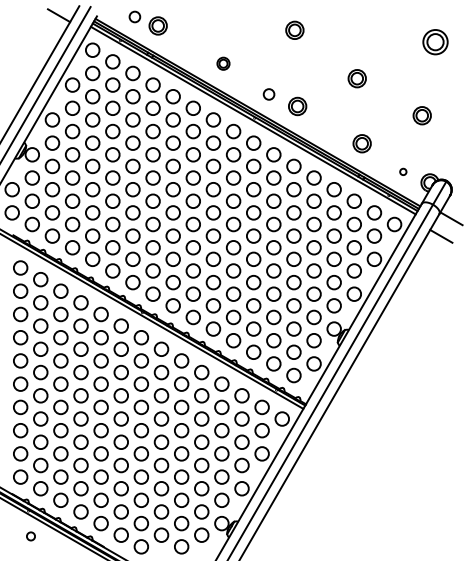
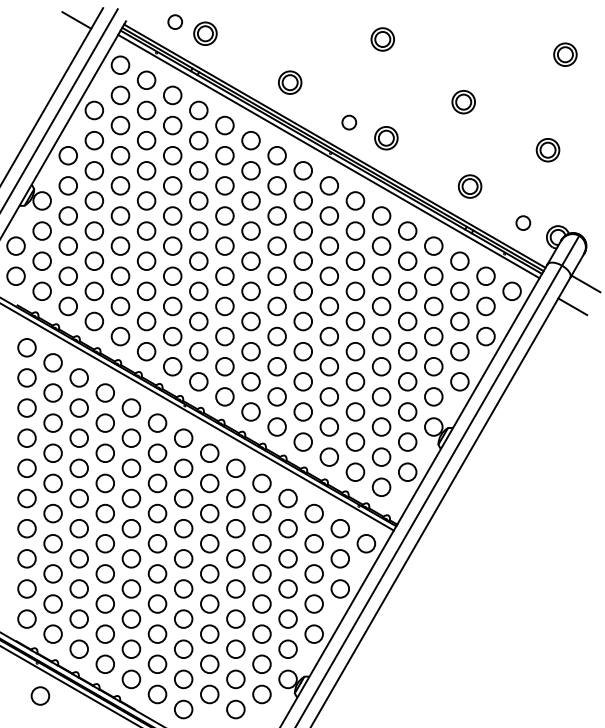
part: (435, 41) -> (565, 53), size x0.71
part: (223, 63) -> (290, 82), size x1.43
circle: (403, 171) -> (523, 222), size x1.67
circle: (30, 536) -> (39, 696), size x1.67

